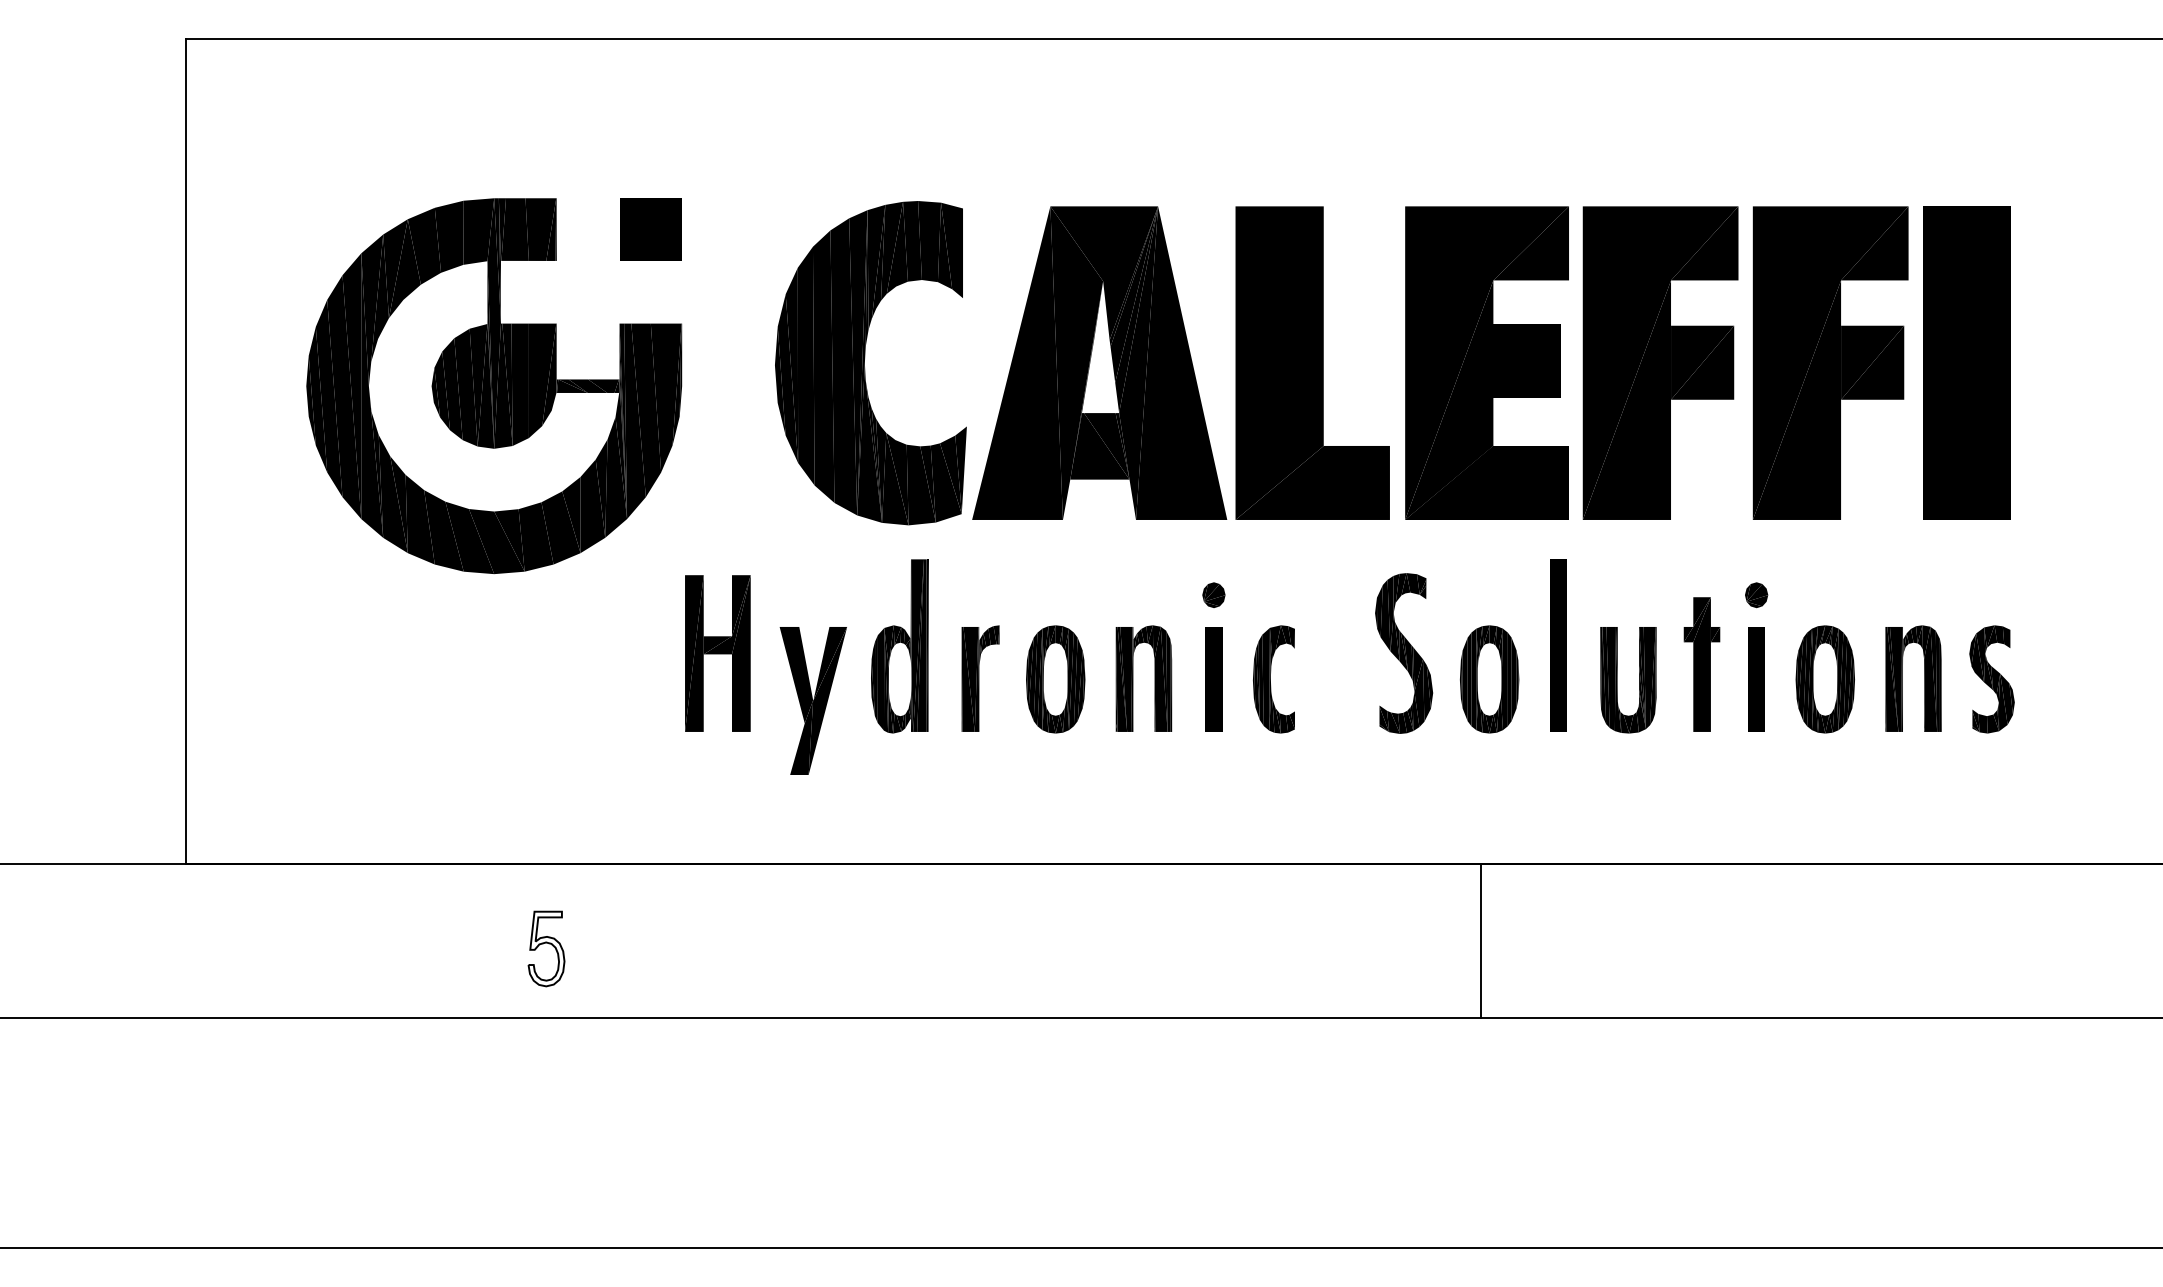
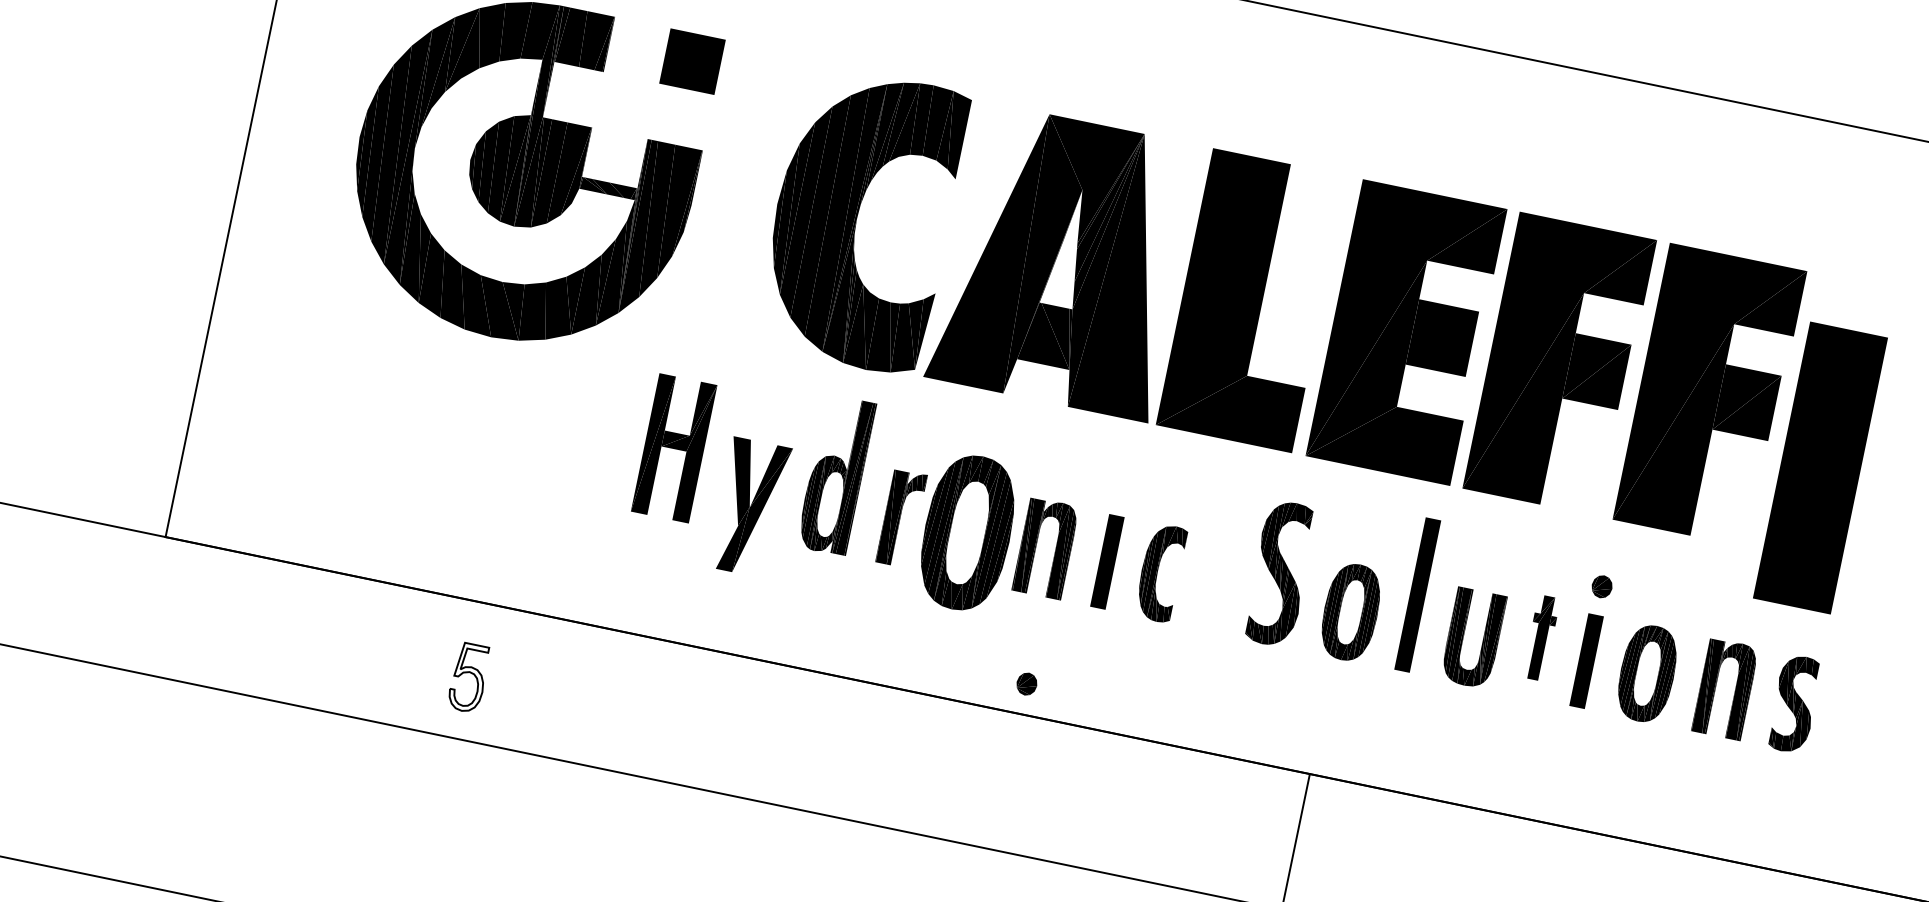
part: (1966, 362) -> (1820, 467), moved
part: (1213, 594) -> (1026, 683), moved
part: (1701, 664) -> (1540, 637), size x0.7
part: (1055, 679) -> (967, 533), size x1.6

